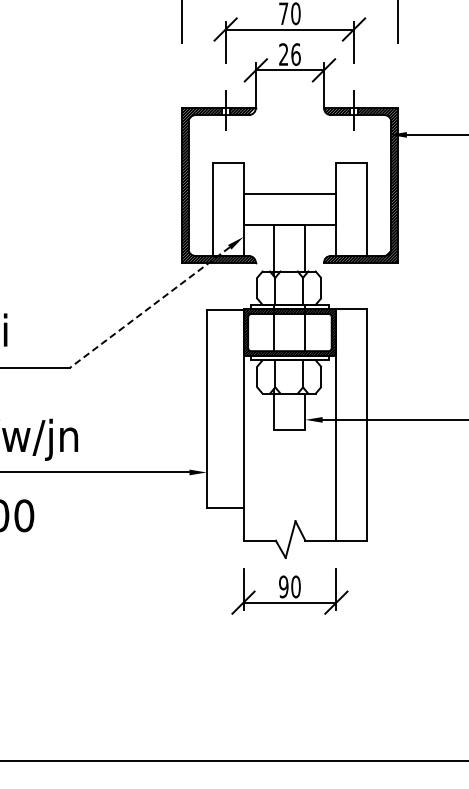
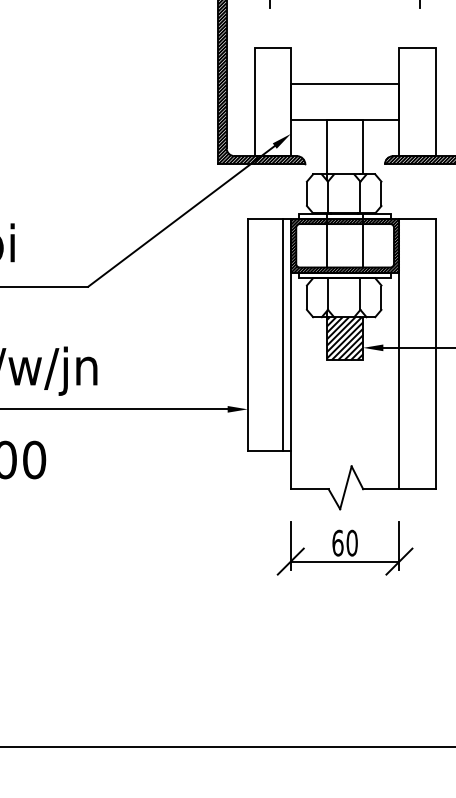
line: (150, 307) -> (182, 216), dashed -> solid
line: (236, 408) -> (282, 334), added
hatch: (289, 411) -> (344, 338), added
text: (283, 586) -> (337, 542), 90 -> 60

